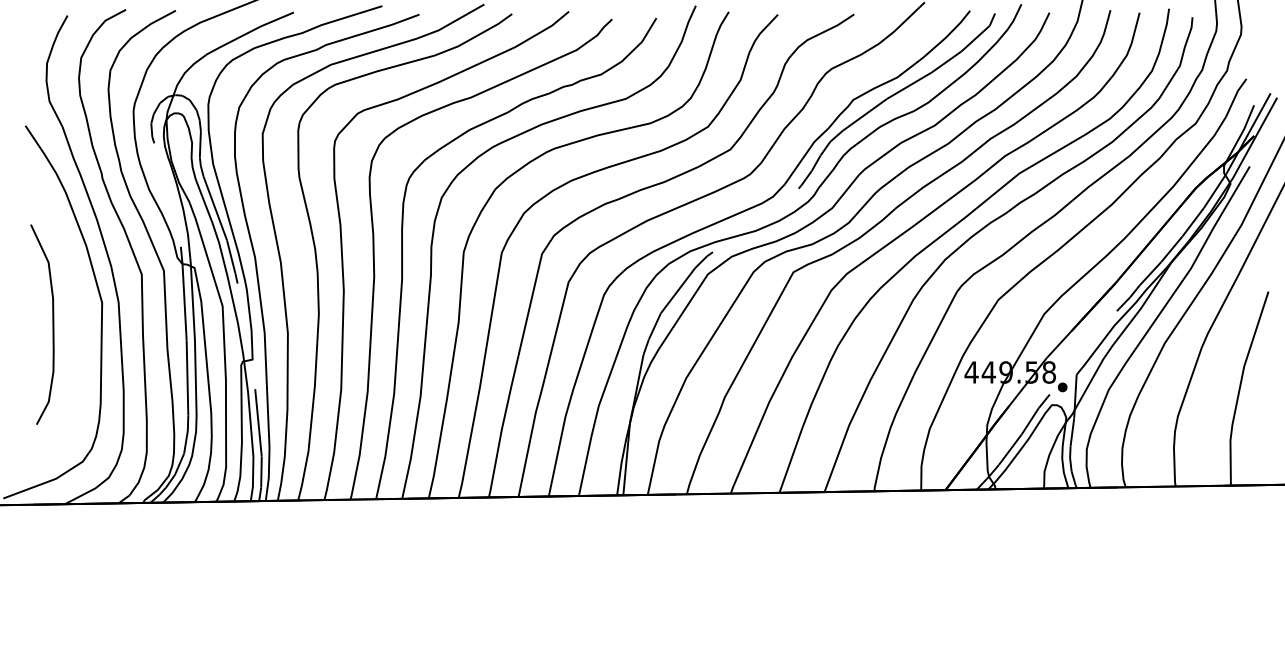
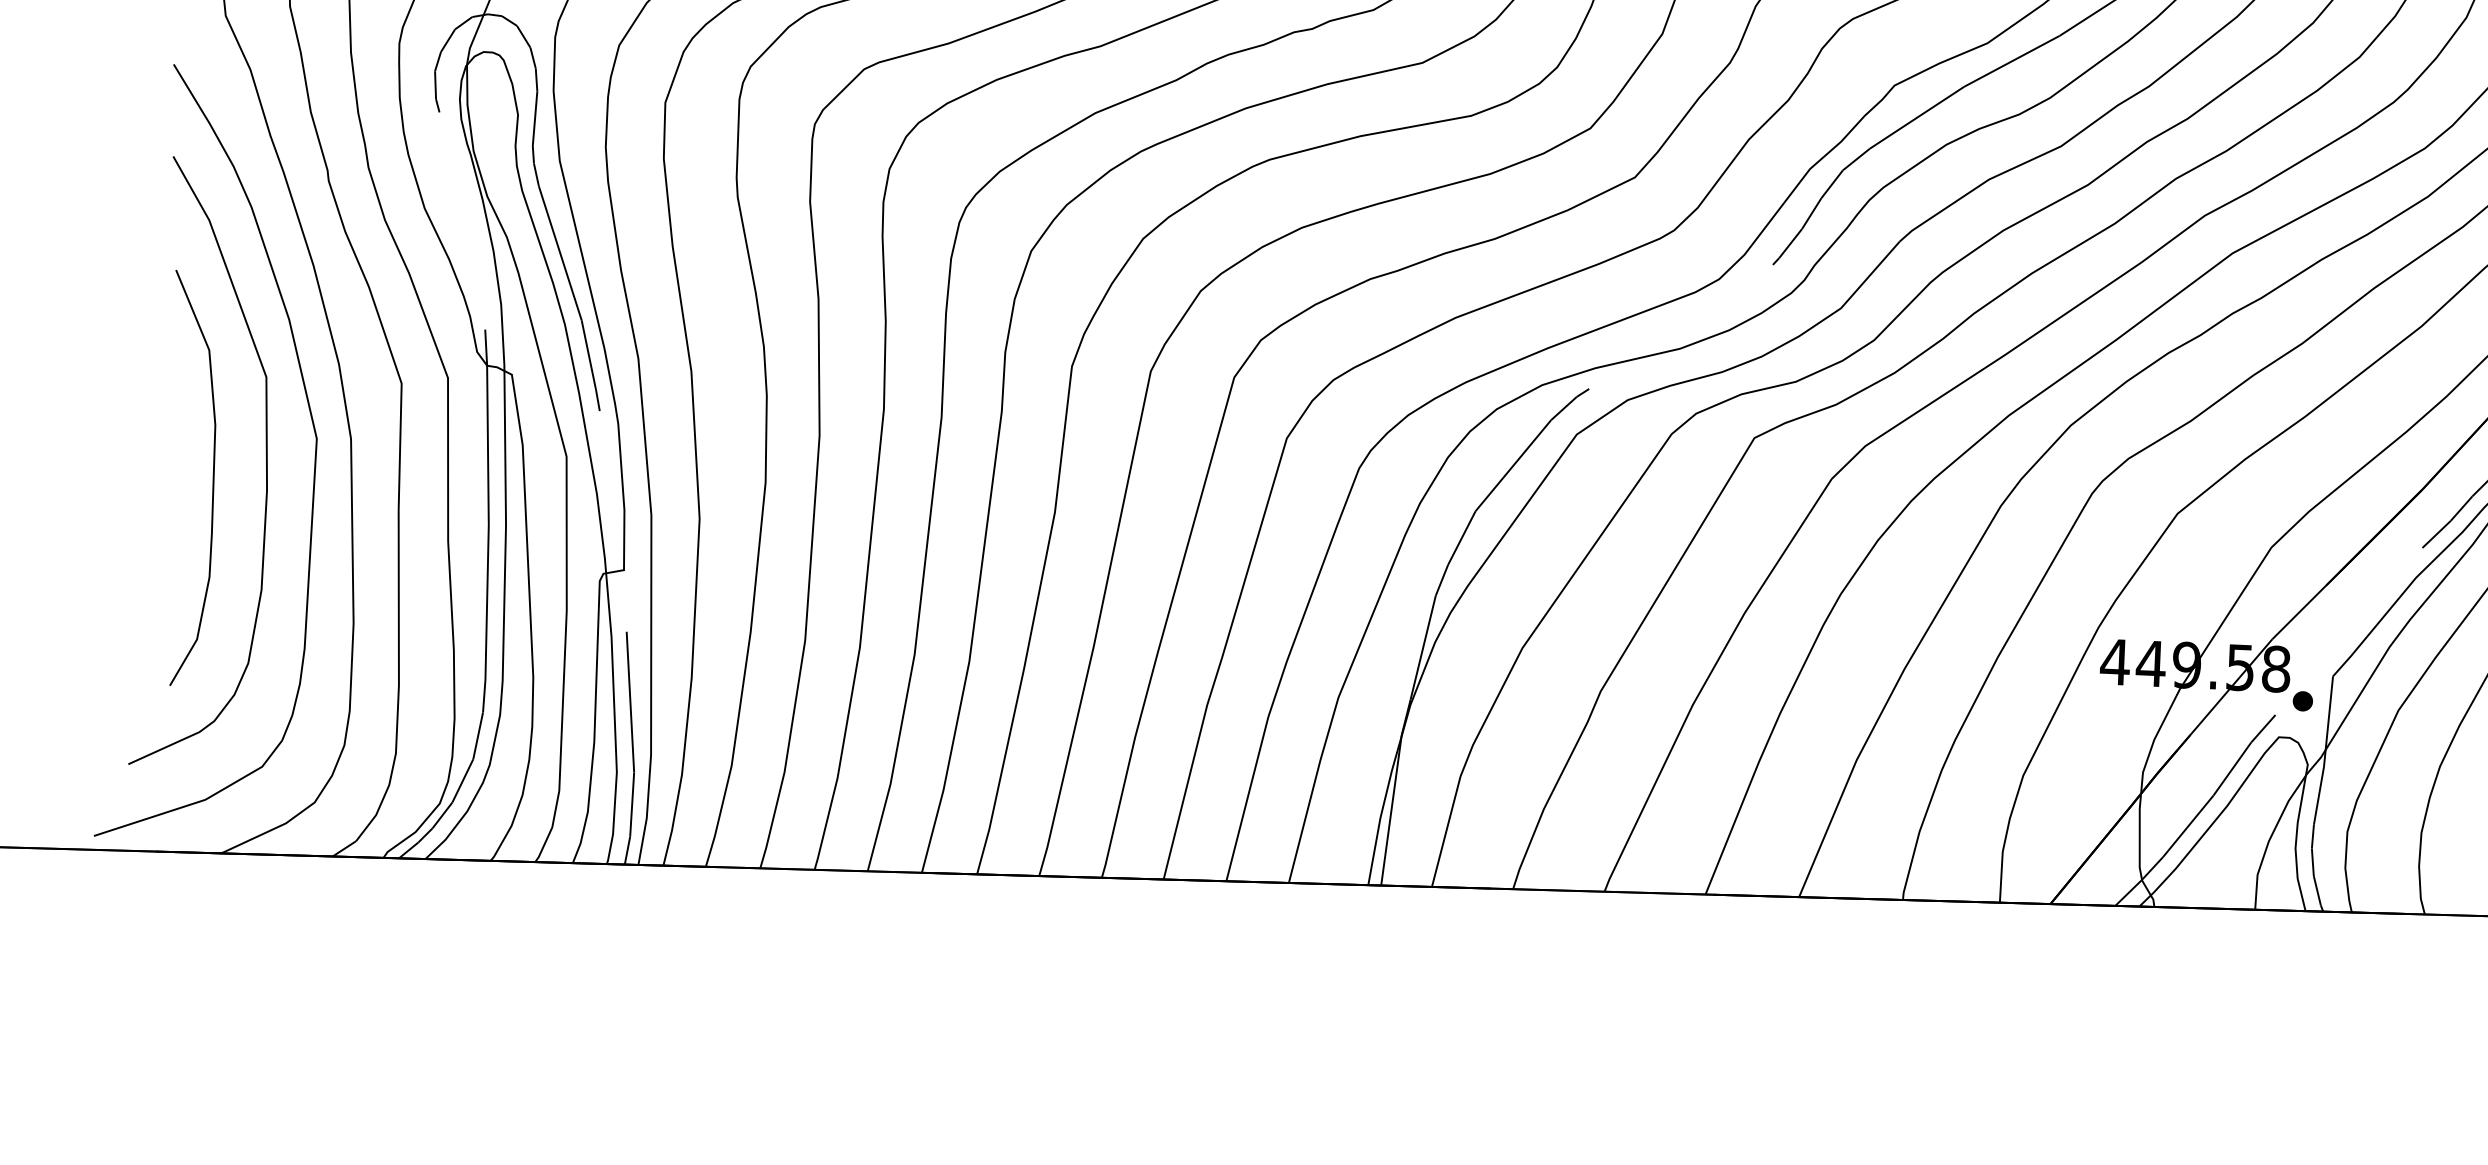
curve: (77, 316) -> (264, 464), added

